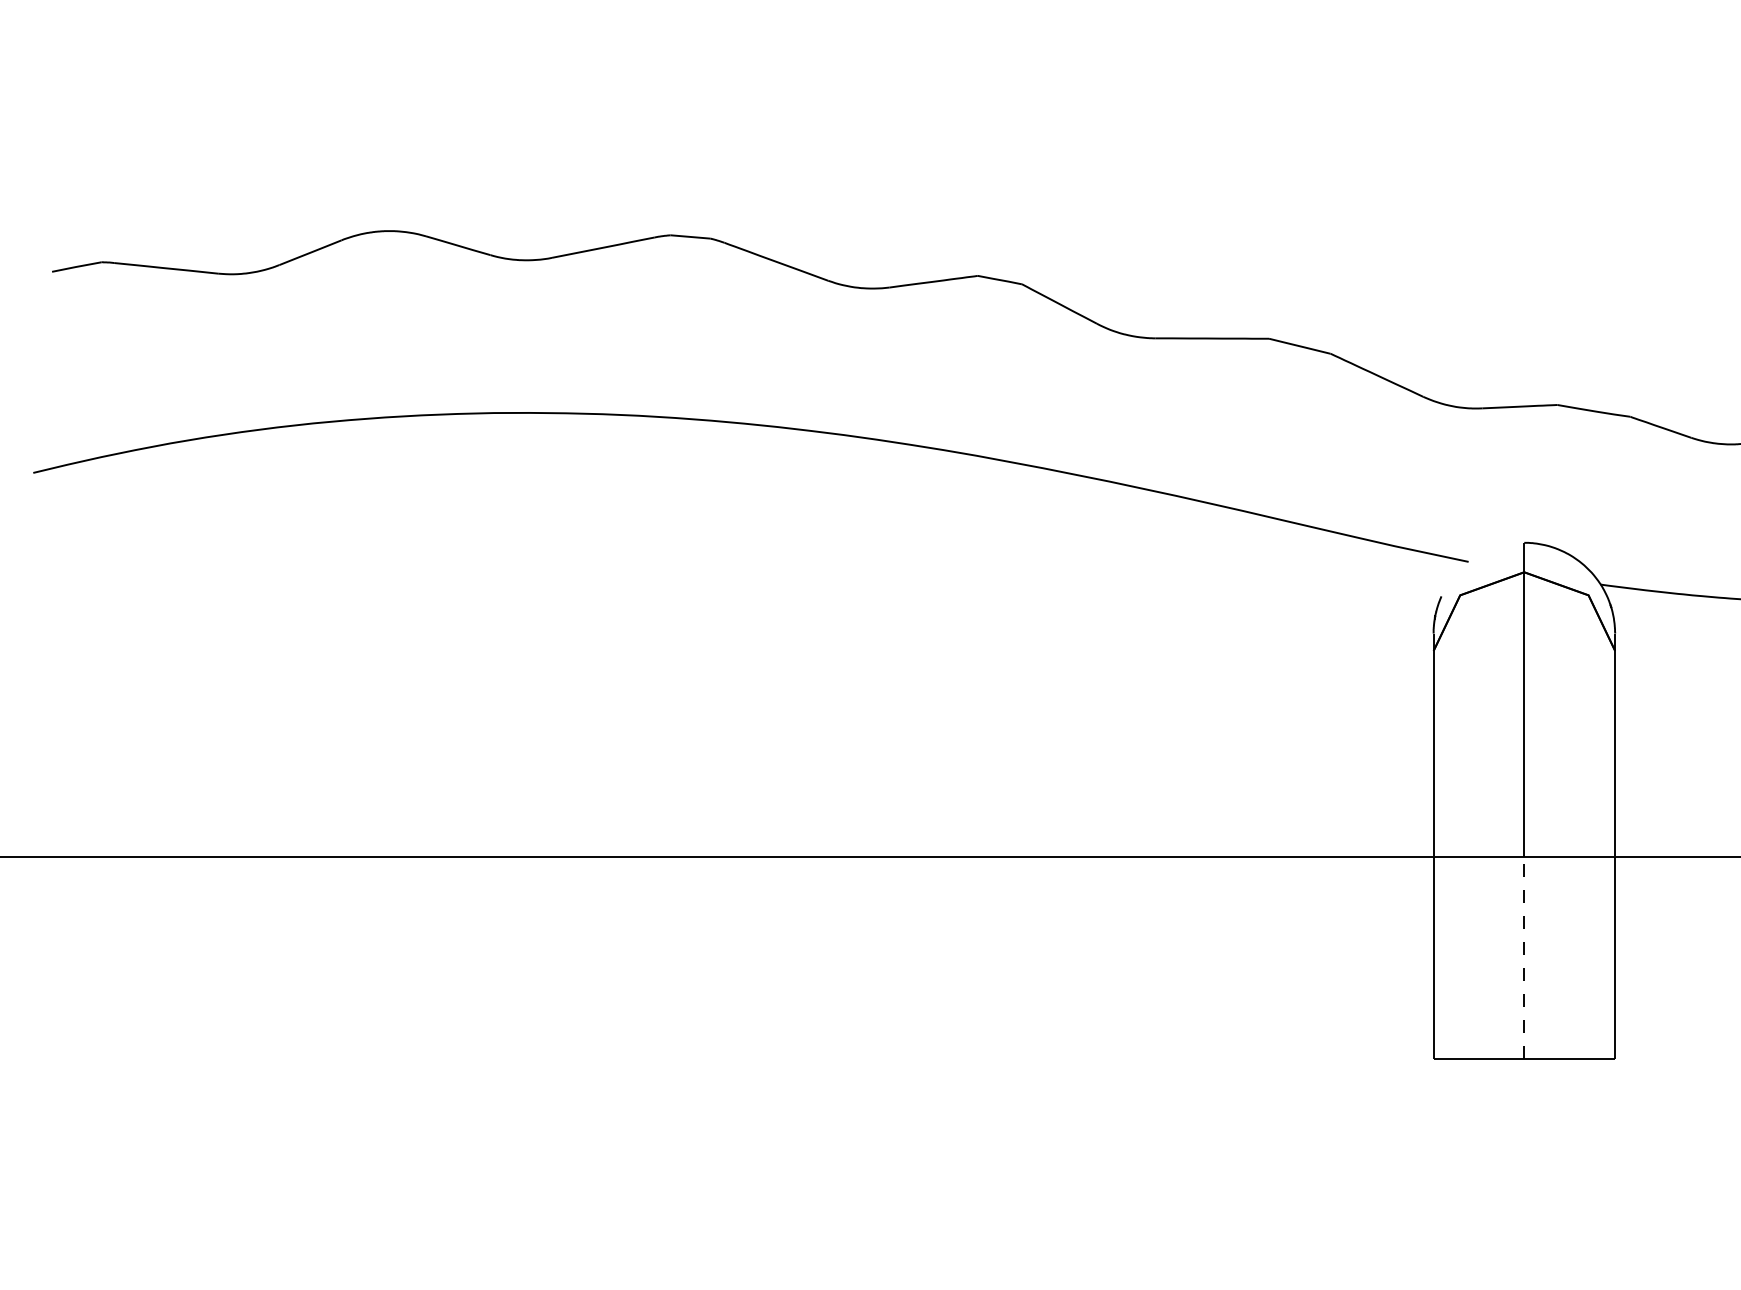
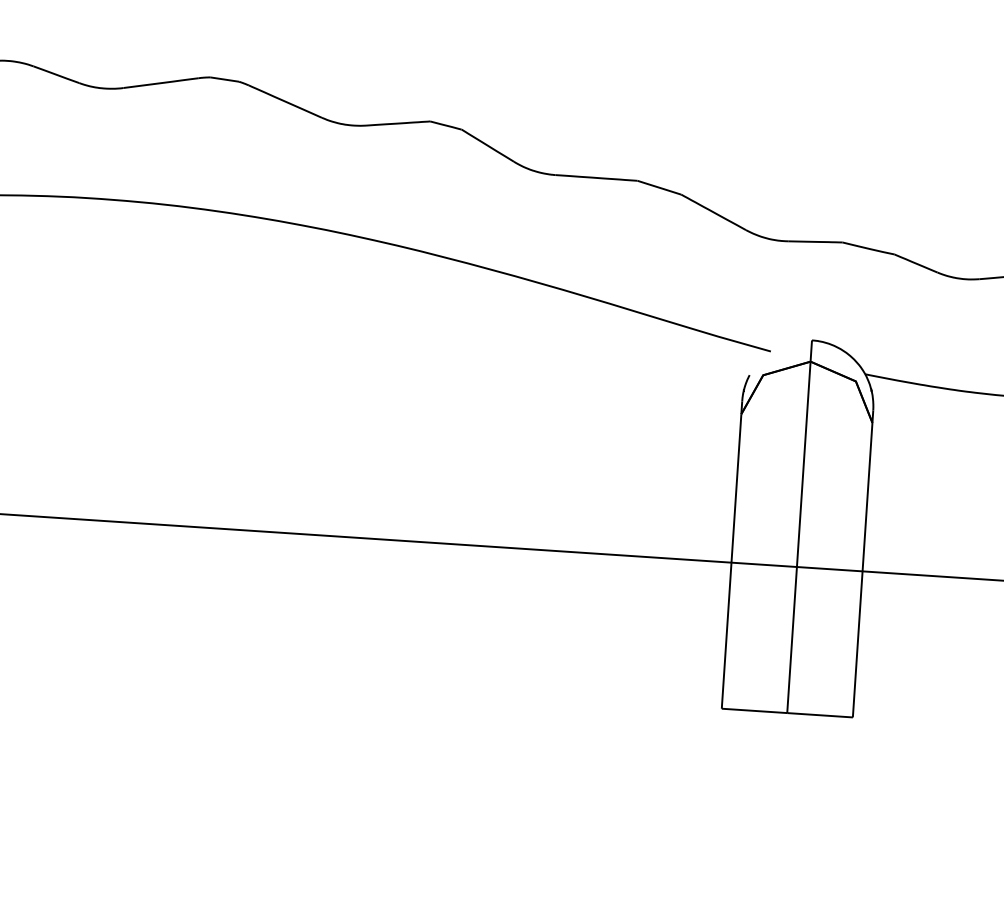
line: (1524, 957) -> (792, 639), dashed -> solid

